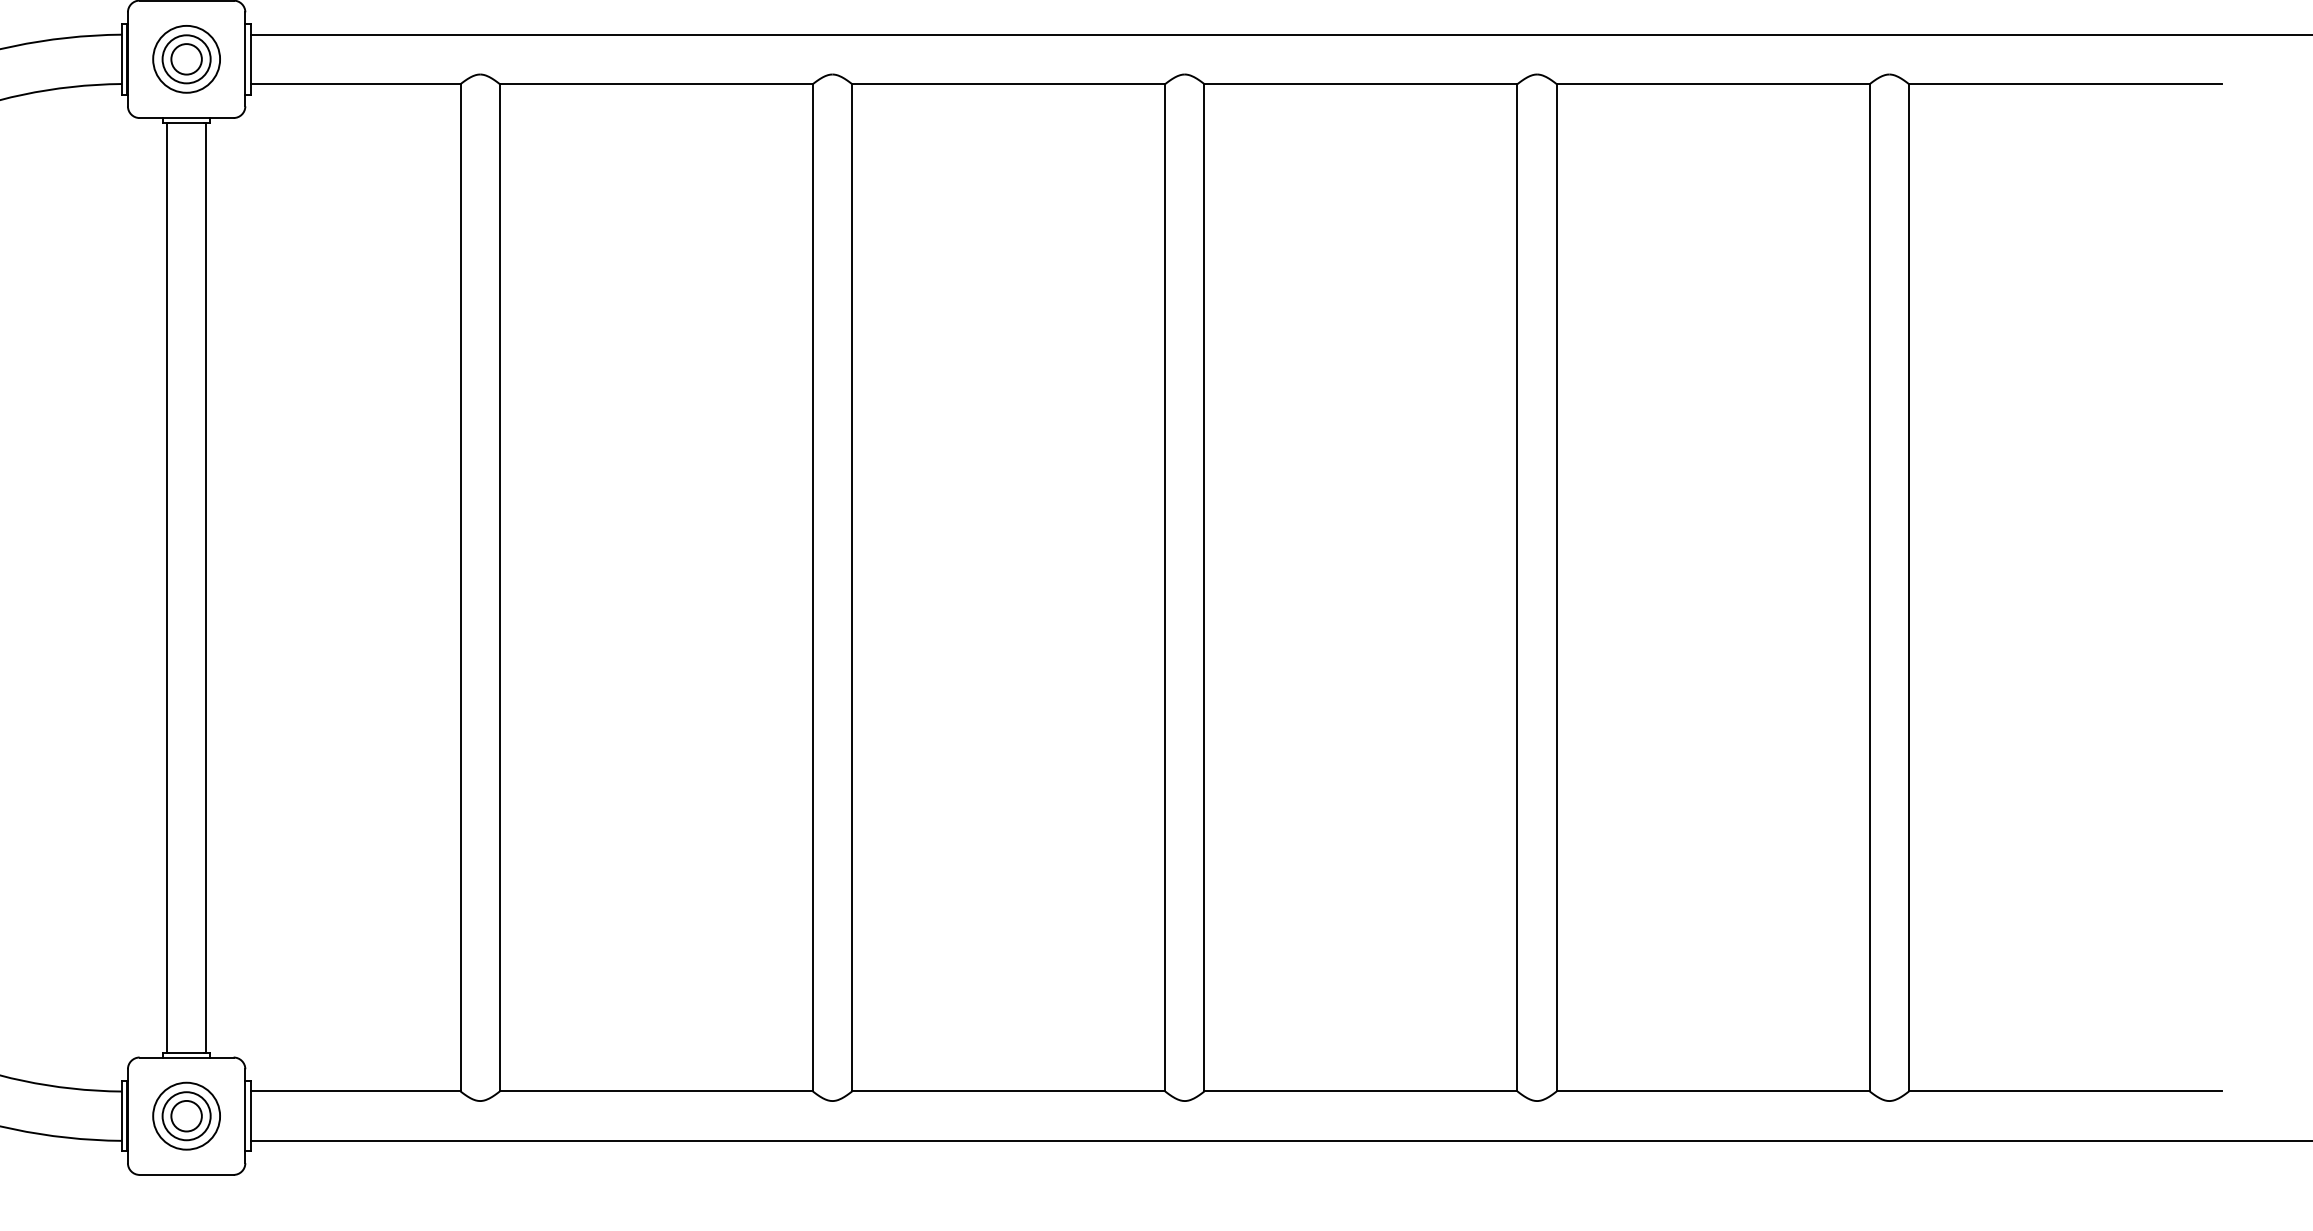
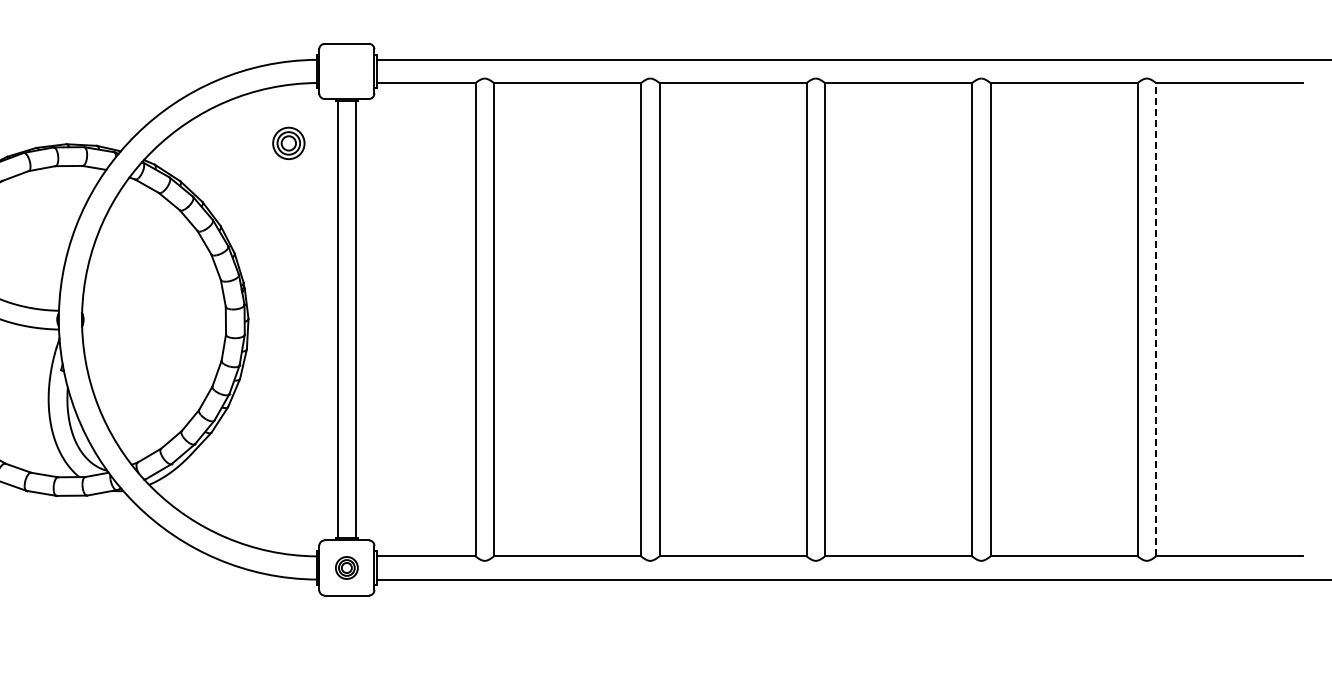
part: (185, 57) -> (288, 142), moved
line: (1909, 587) -> (1156, 319), solid -> dashed
part: (185, 1115) -> (346, 567), size x0.7

